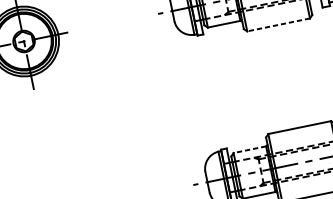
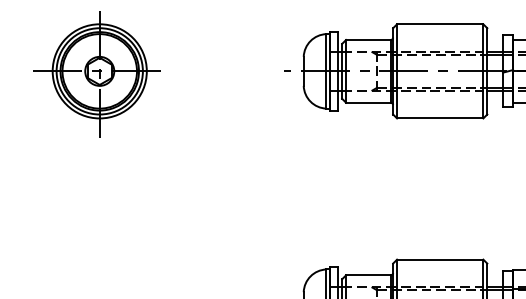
line: (278, 25) -> (439, 118), dashed -> solid
line: (249, 149) -> (367, 275), dashed -> solid

